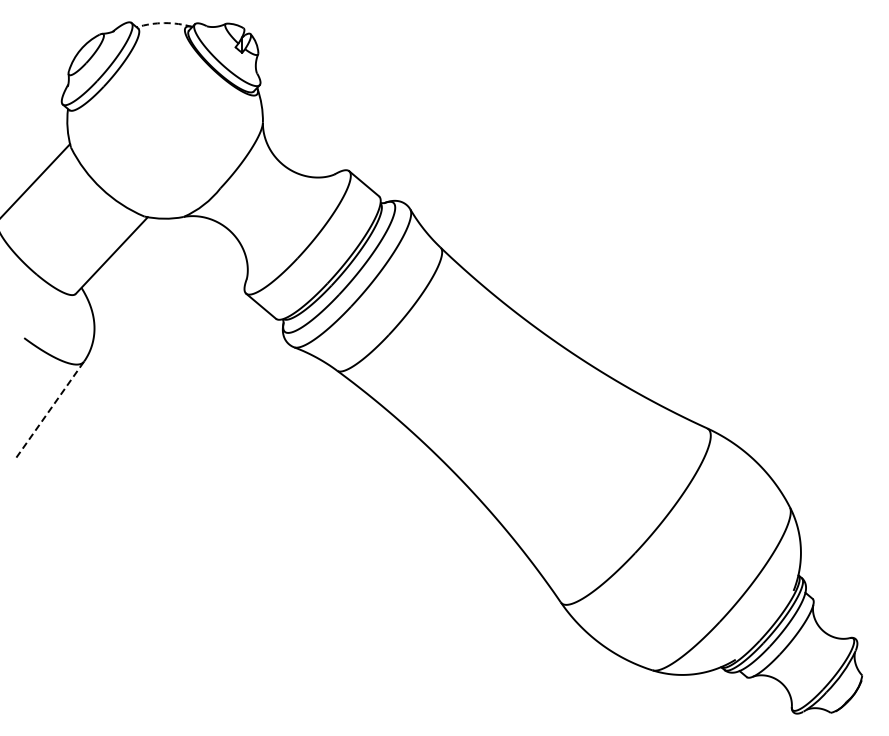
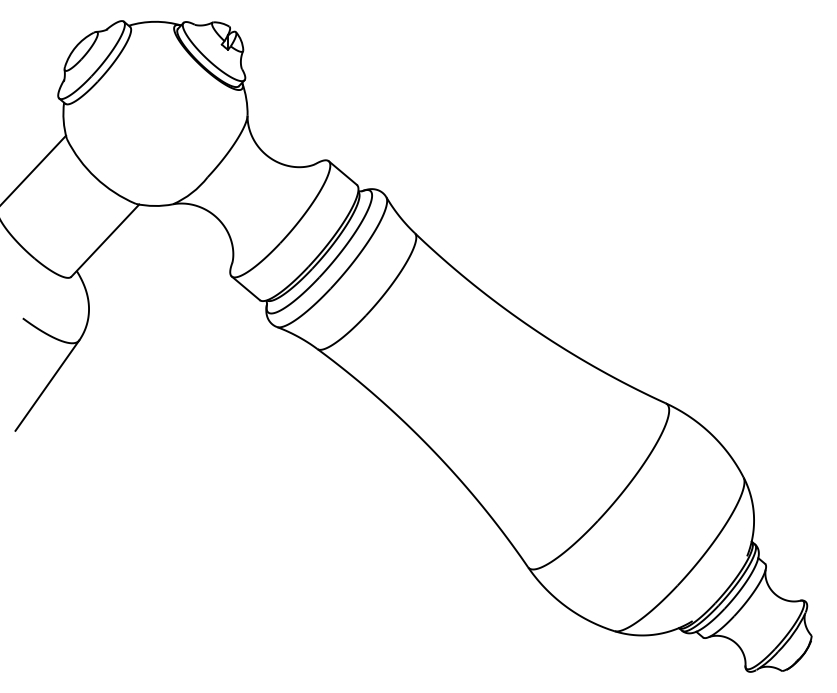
arc: (164, 23) -> (154, 22), dashed -> solid
line: (50, 409) -> (47, 385), dashed -> solid

